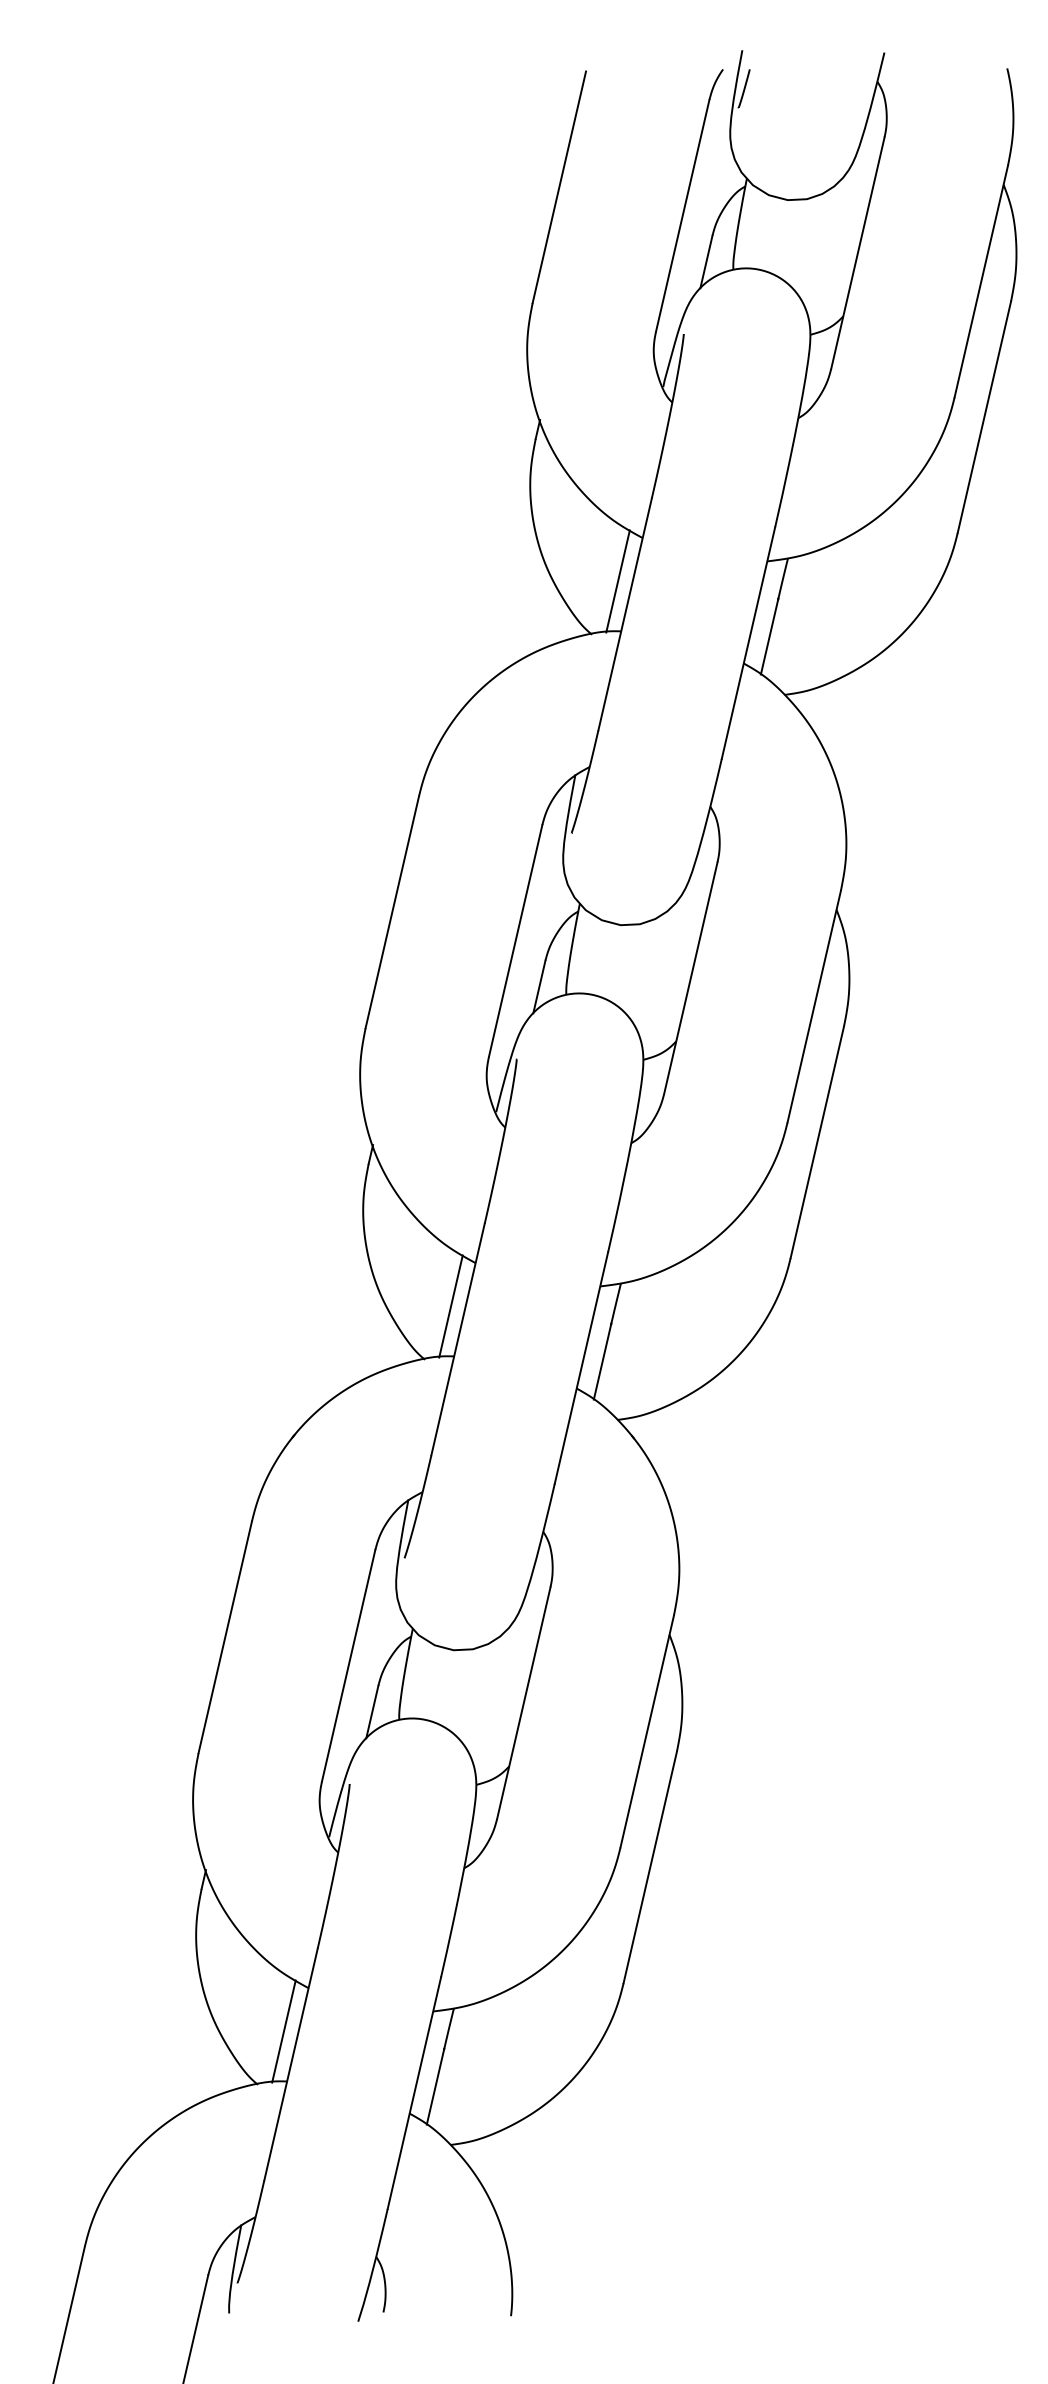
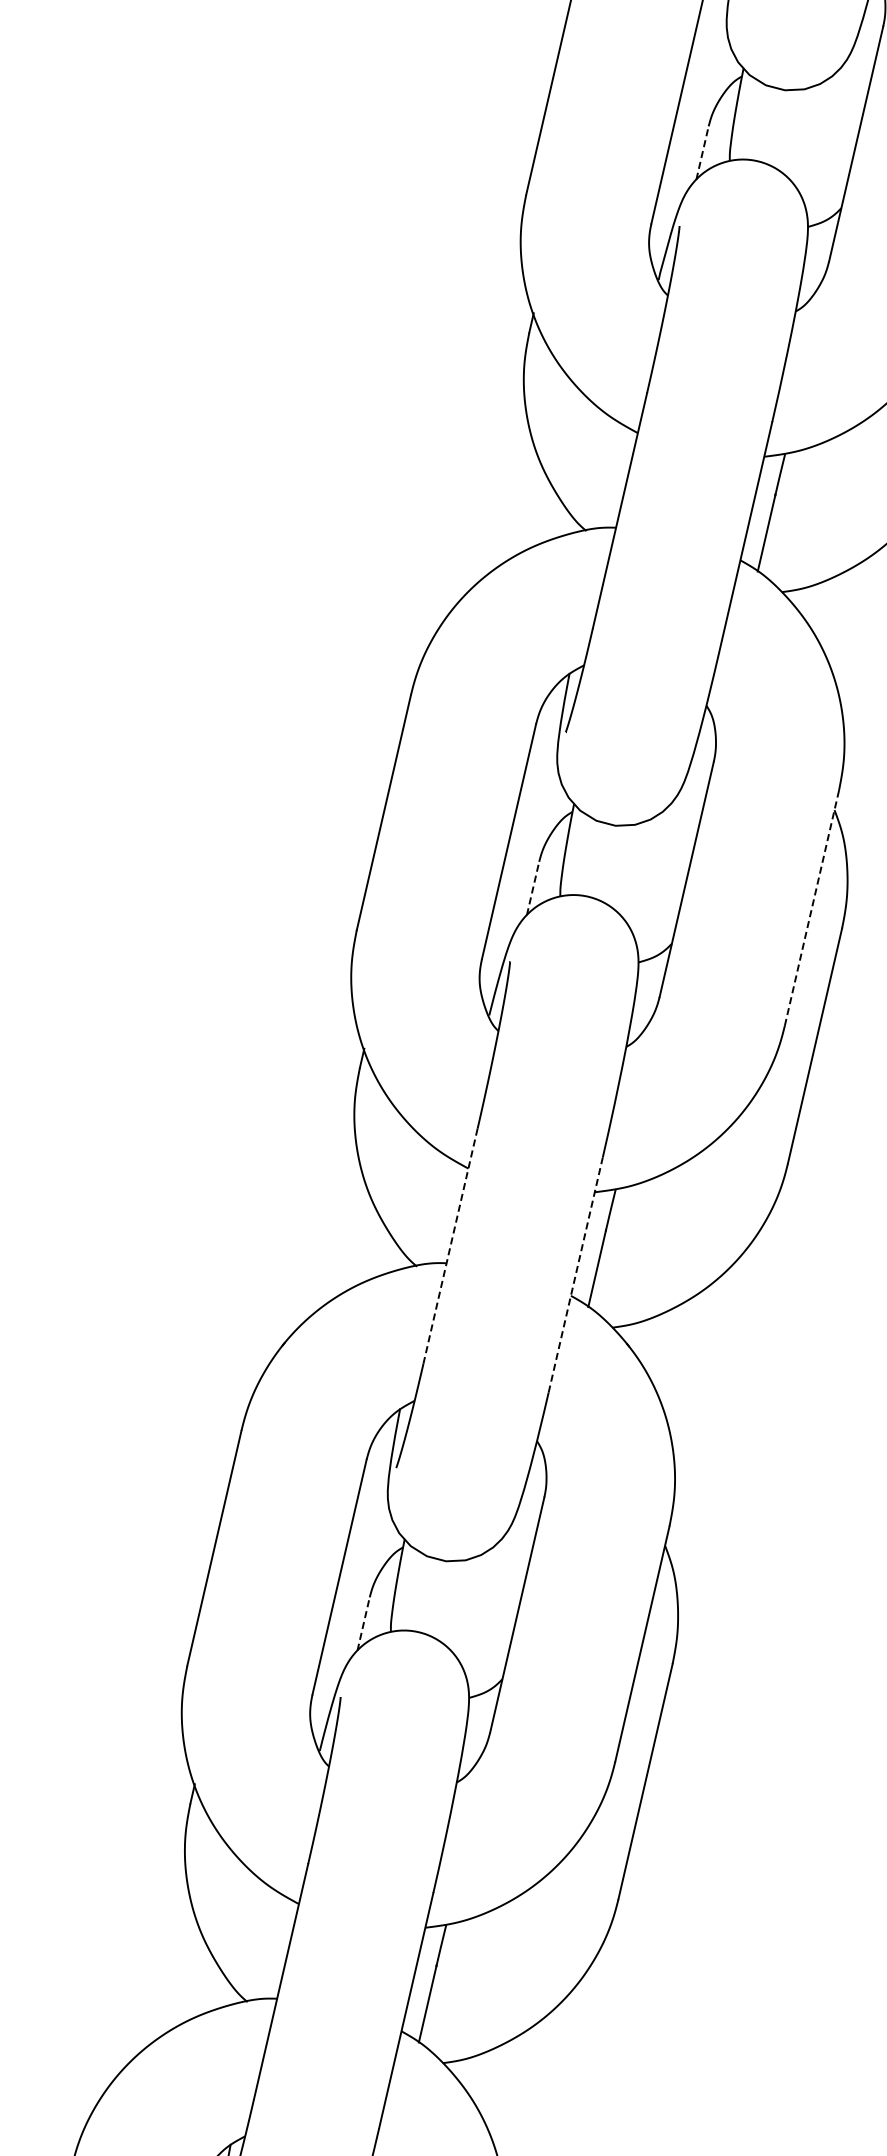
line: (706, 262) -> (702, 153), solid -> dashed
line: (617, 581) -> (612, 477), removed
line: (539, 987) -> (533, 889), solid -> dashed
line: (814, 1006) -> (812, 908), solid -> dashed
line: (450, 1306) -> (442, 1212), removed
line: (458, 1339) -> (451, 1246), solid -> dashed
line: (581, 1368) -> (575, 1275), solid -> dashed
line: (372, 1712) -> (363, 1624), solid -> dashed
line: (283, 2031) -> (273, 1948), removed

